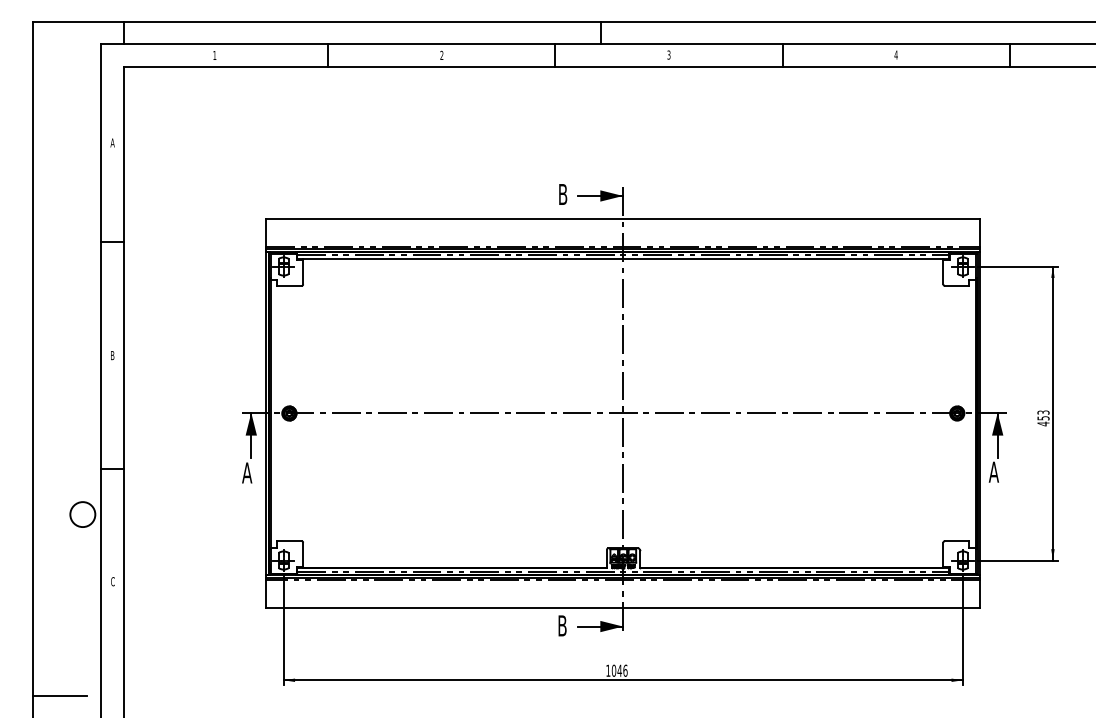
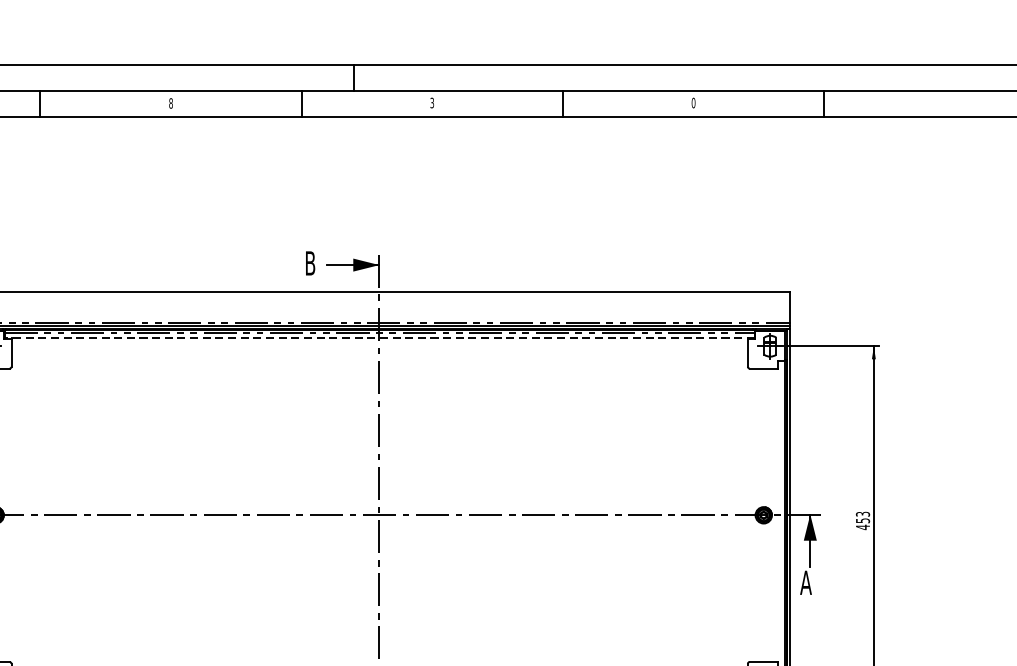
text: (895, 54) -> (692, 102), 4 -> 0
text: (441, 55) -> (170, 103), 2 -> 8
line: (622, 259) -> (378, 338), solid -> dashed

